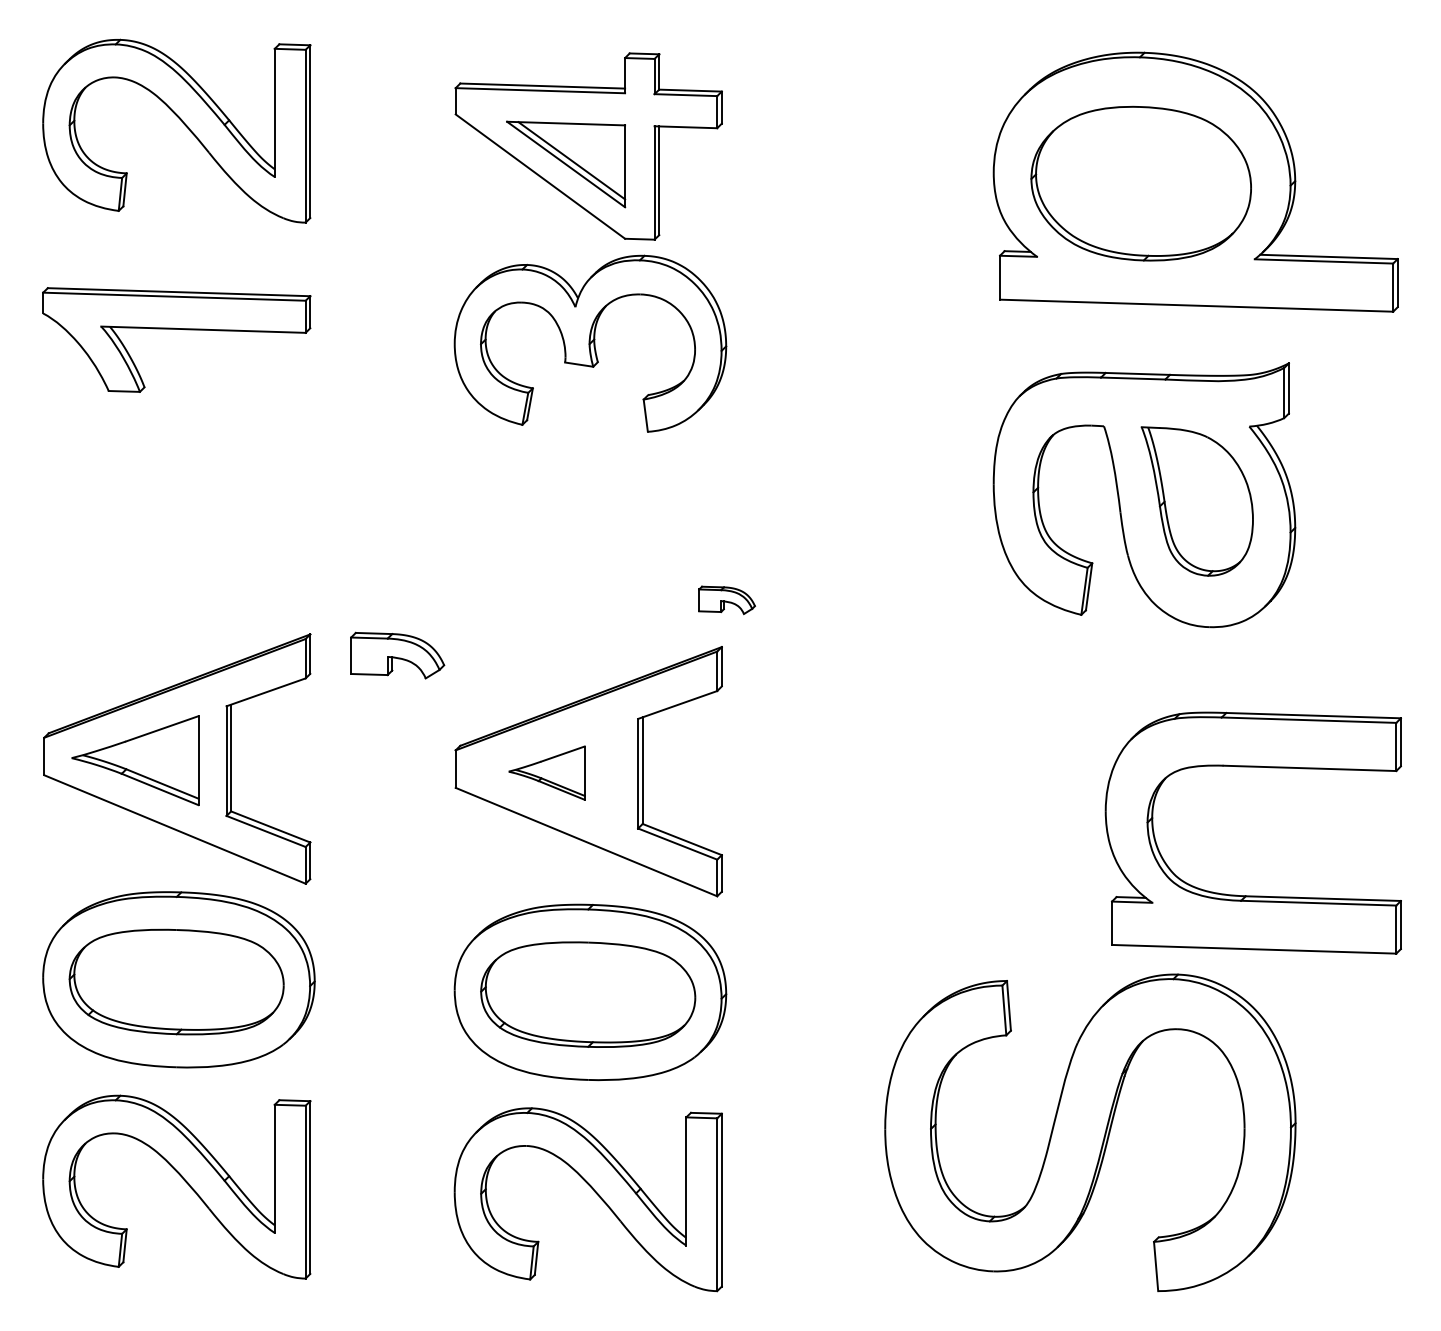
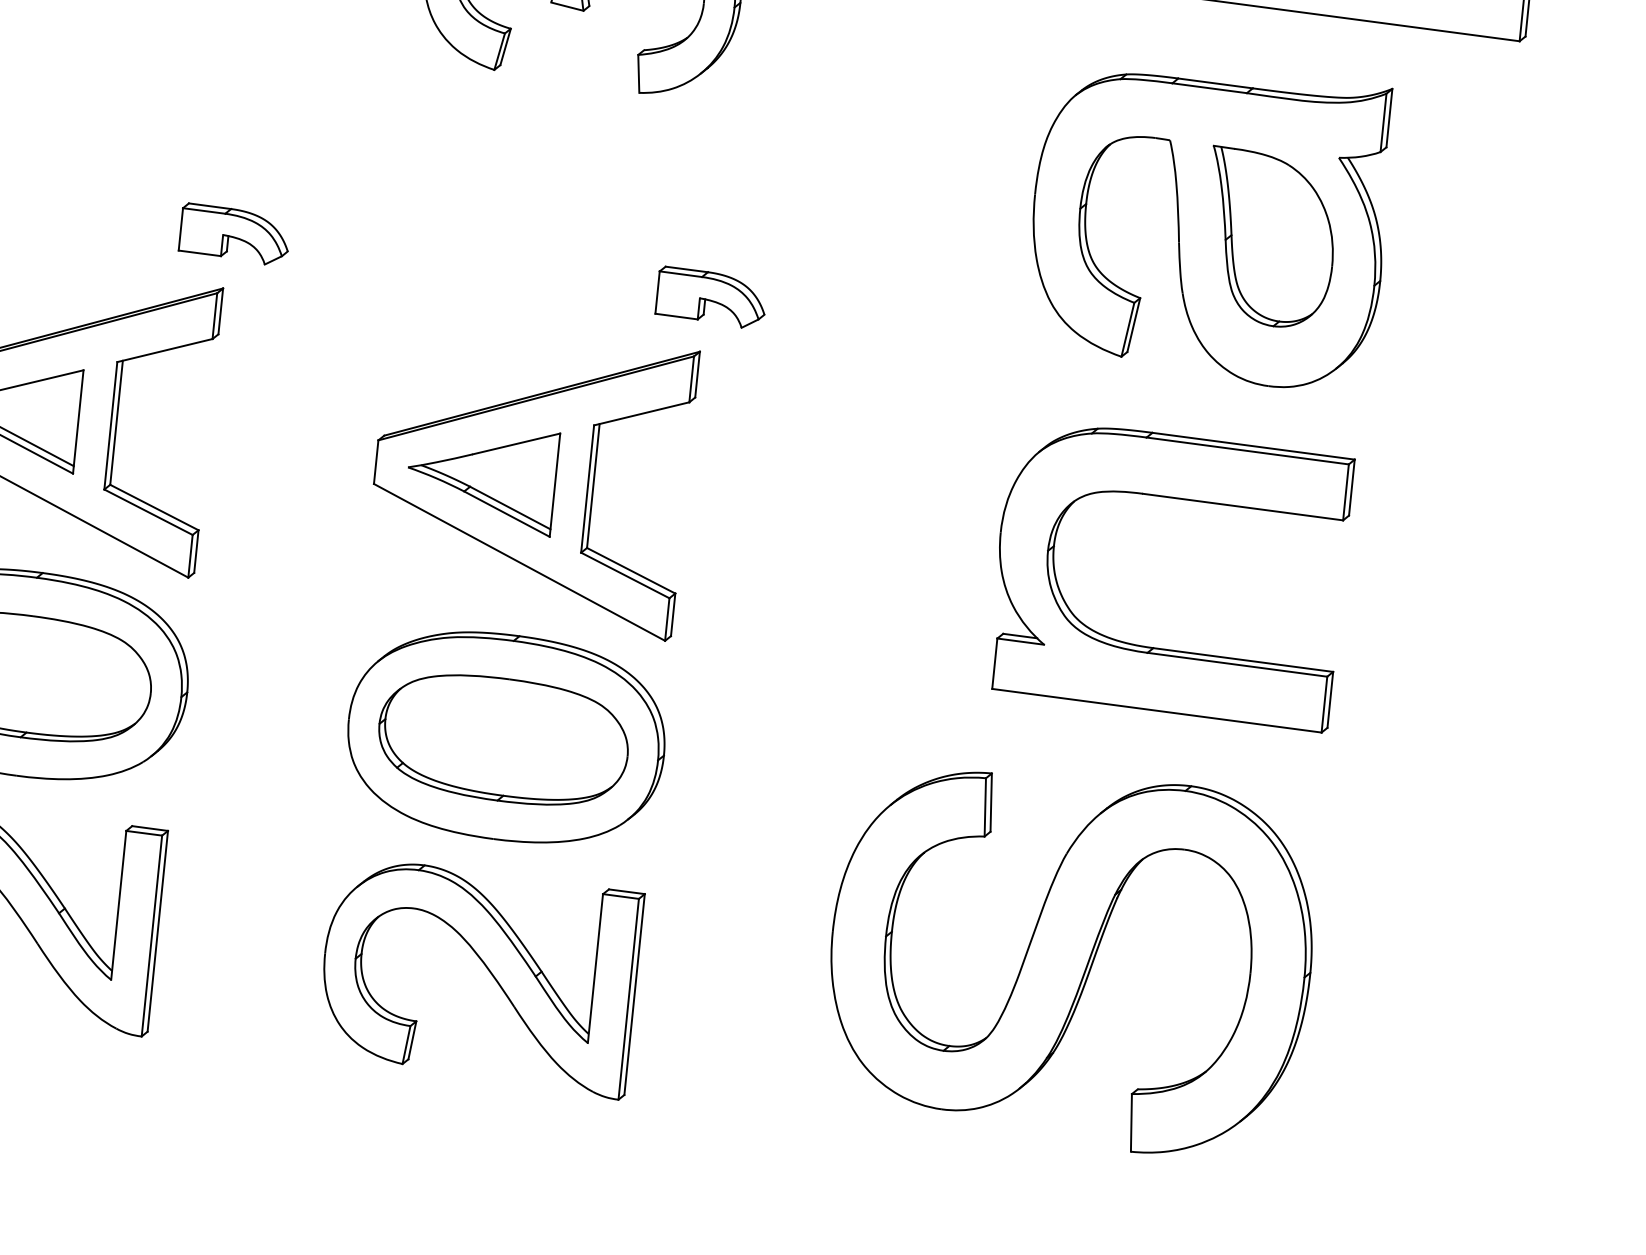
part: (726, 600) -> (710, 298), size x1.67
part: (397, 655) -> (234, 234), moved
part: (546, 772) -> (481, 476), size x1.67
part: (1252, 895) -> (1161, 648), moved

